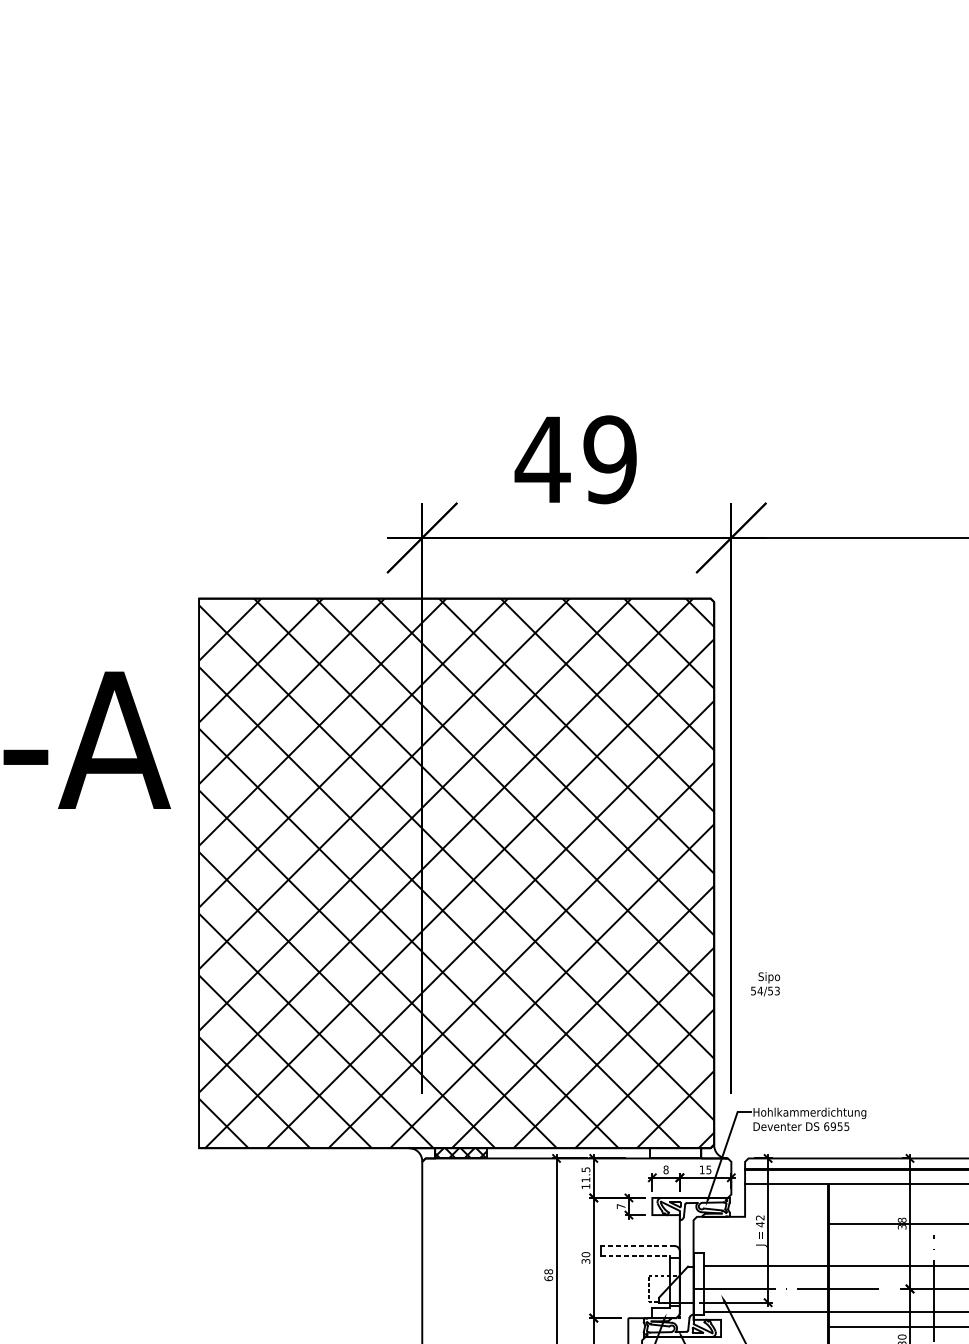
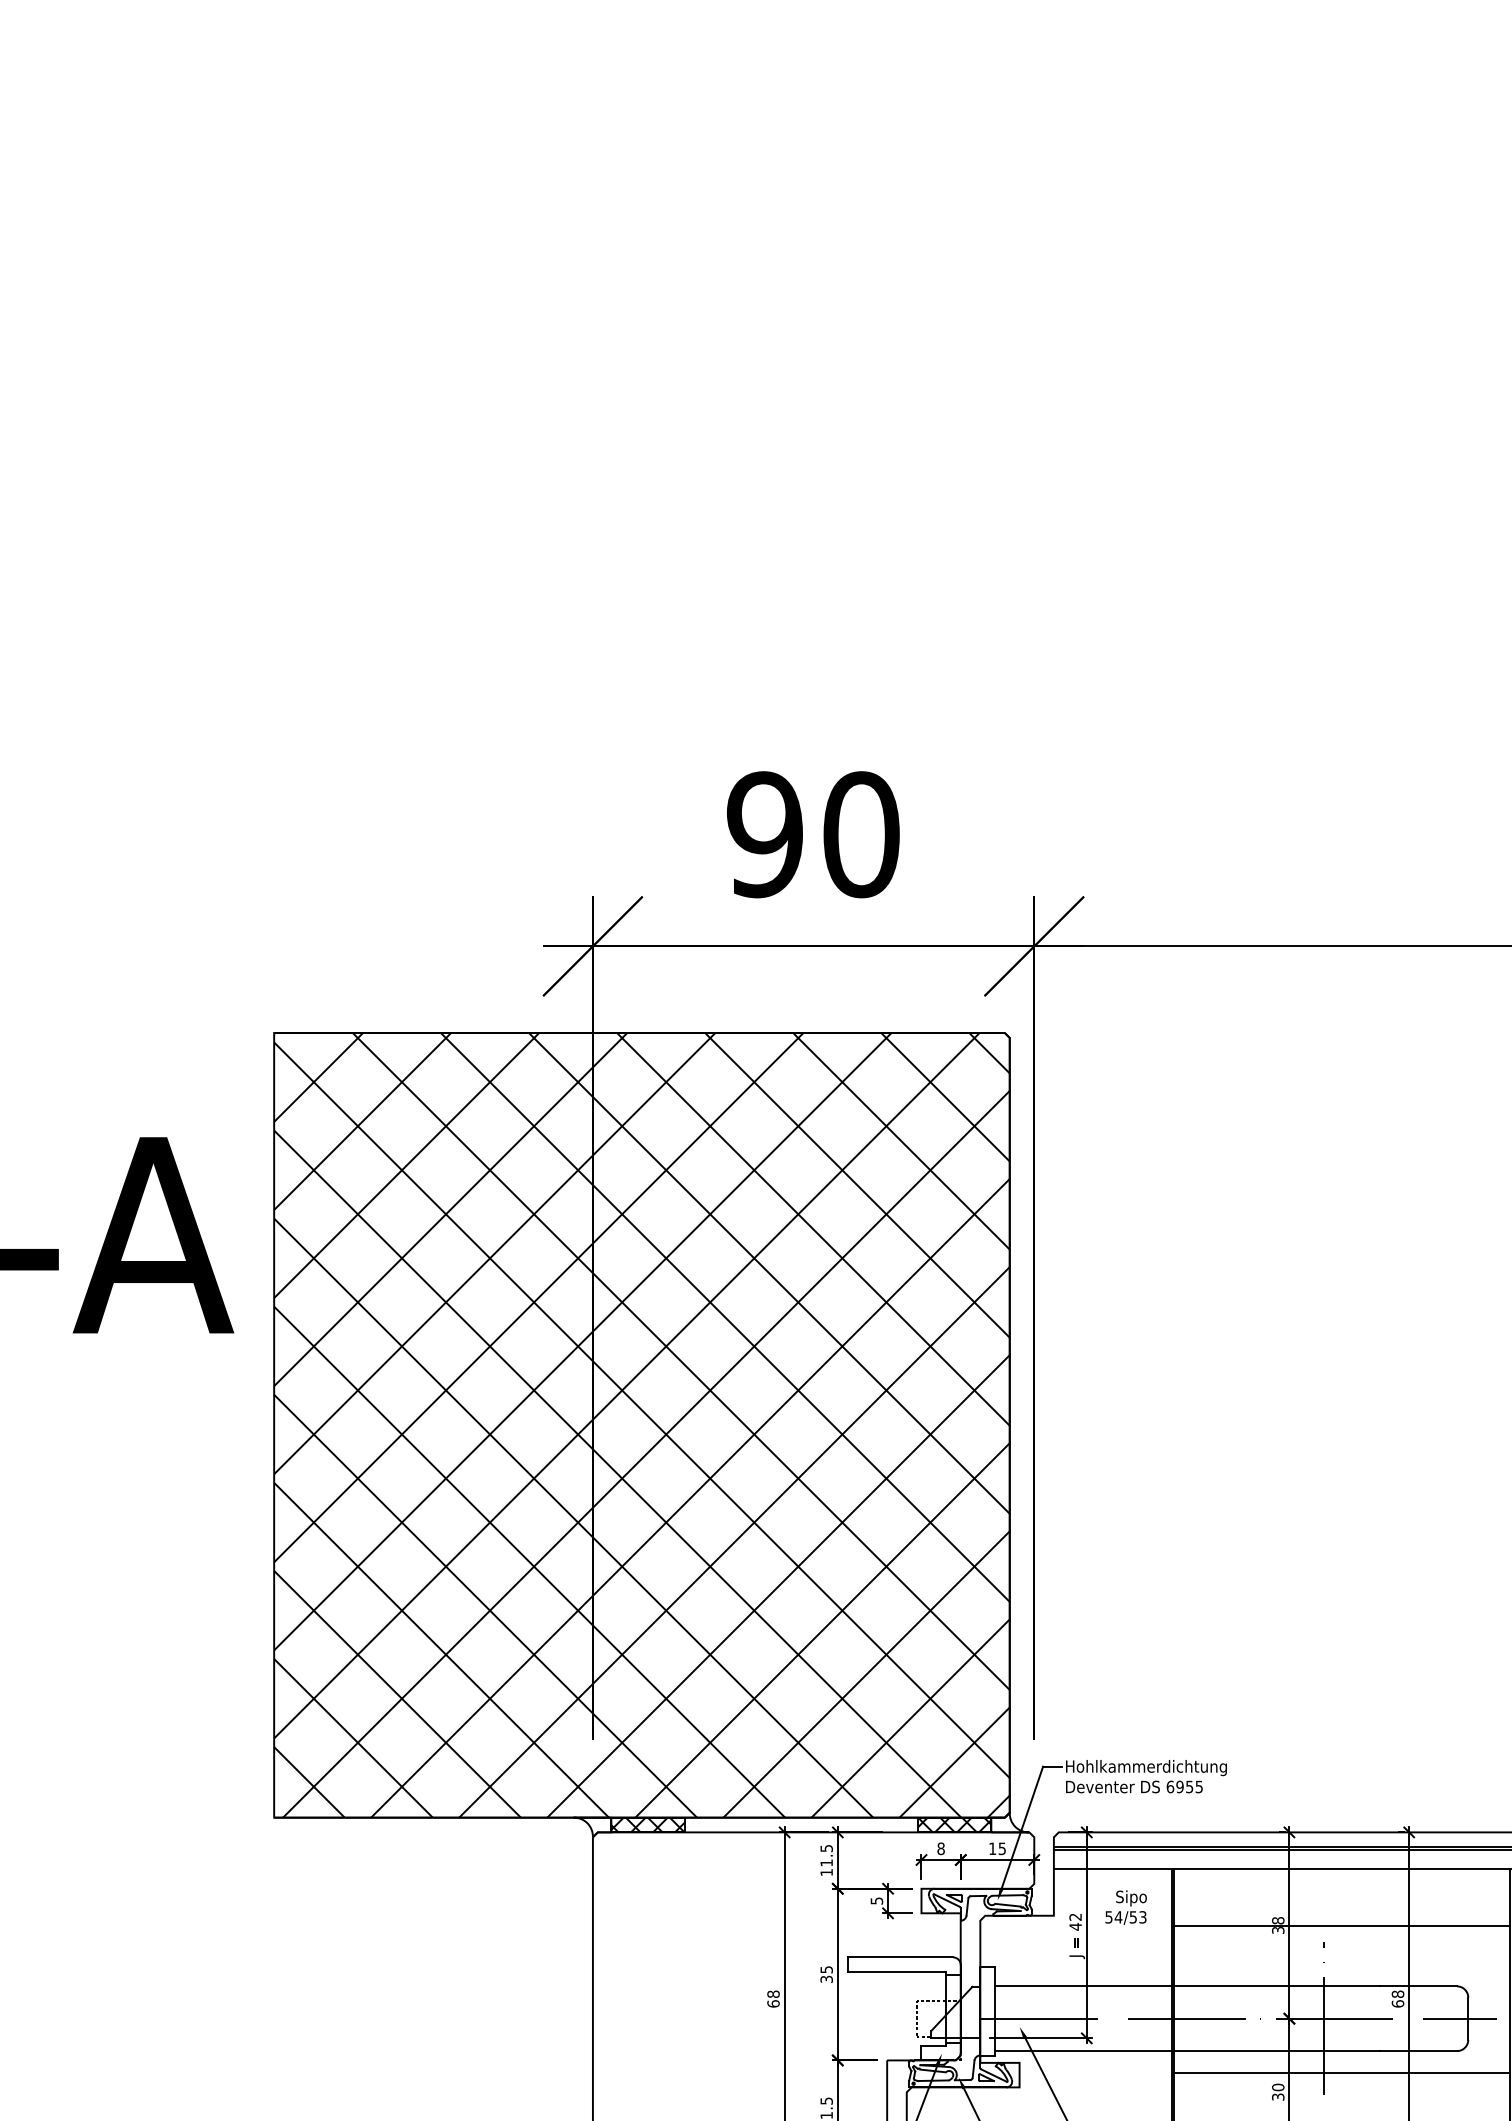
text: (575, 459) -> (811, 834), 49 -> 90
text: (765, 984) -> (1125, 1907), moved
hatch: (675, 1152) -> (954, 1824), added
text: (620, 1206) -> (876, 1900), 7 -> 5
line: (637, 1246) -> (900, 1957), dashed -> solid
text: (585, 1254) -> (826, 1969), 30 -> 35
line: (635, 1256) -> (897, 1972), dashed -> solid

